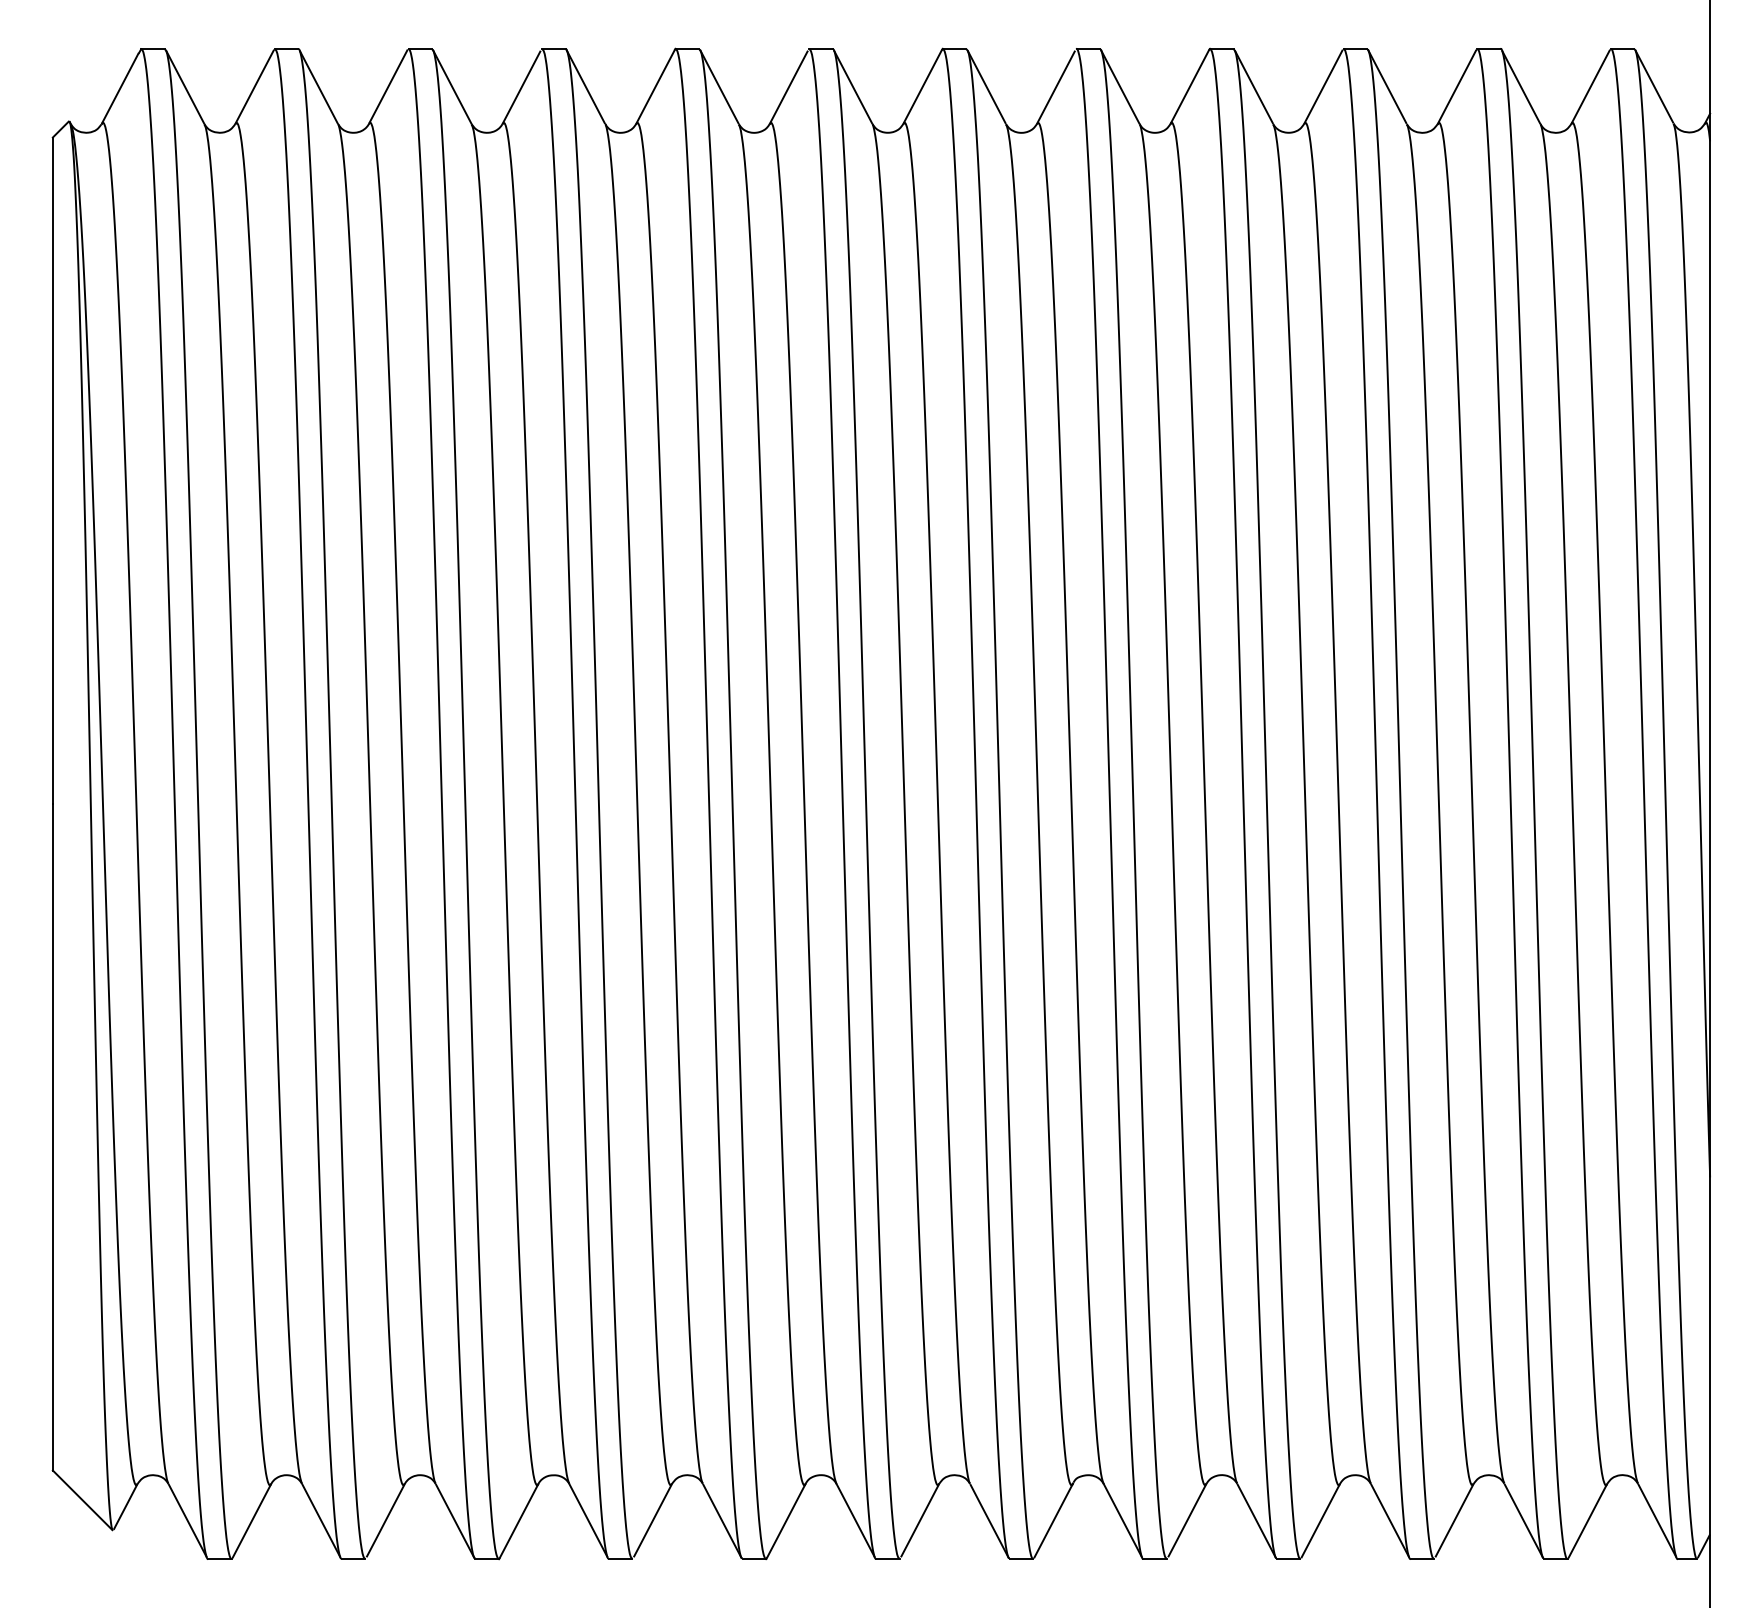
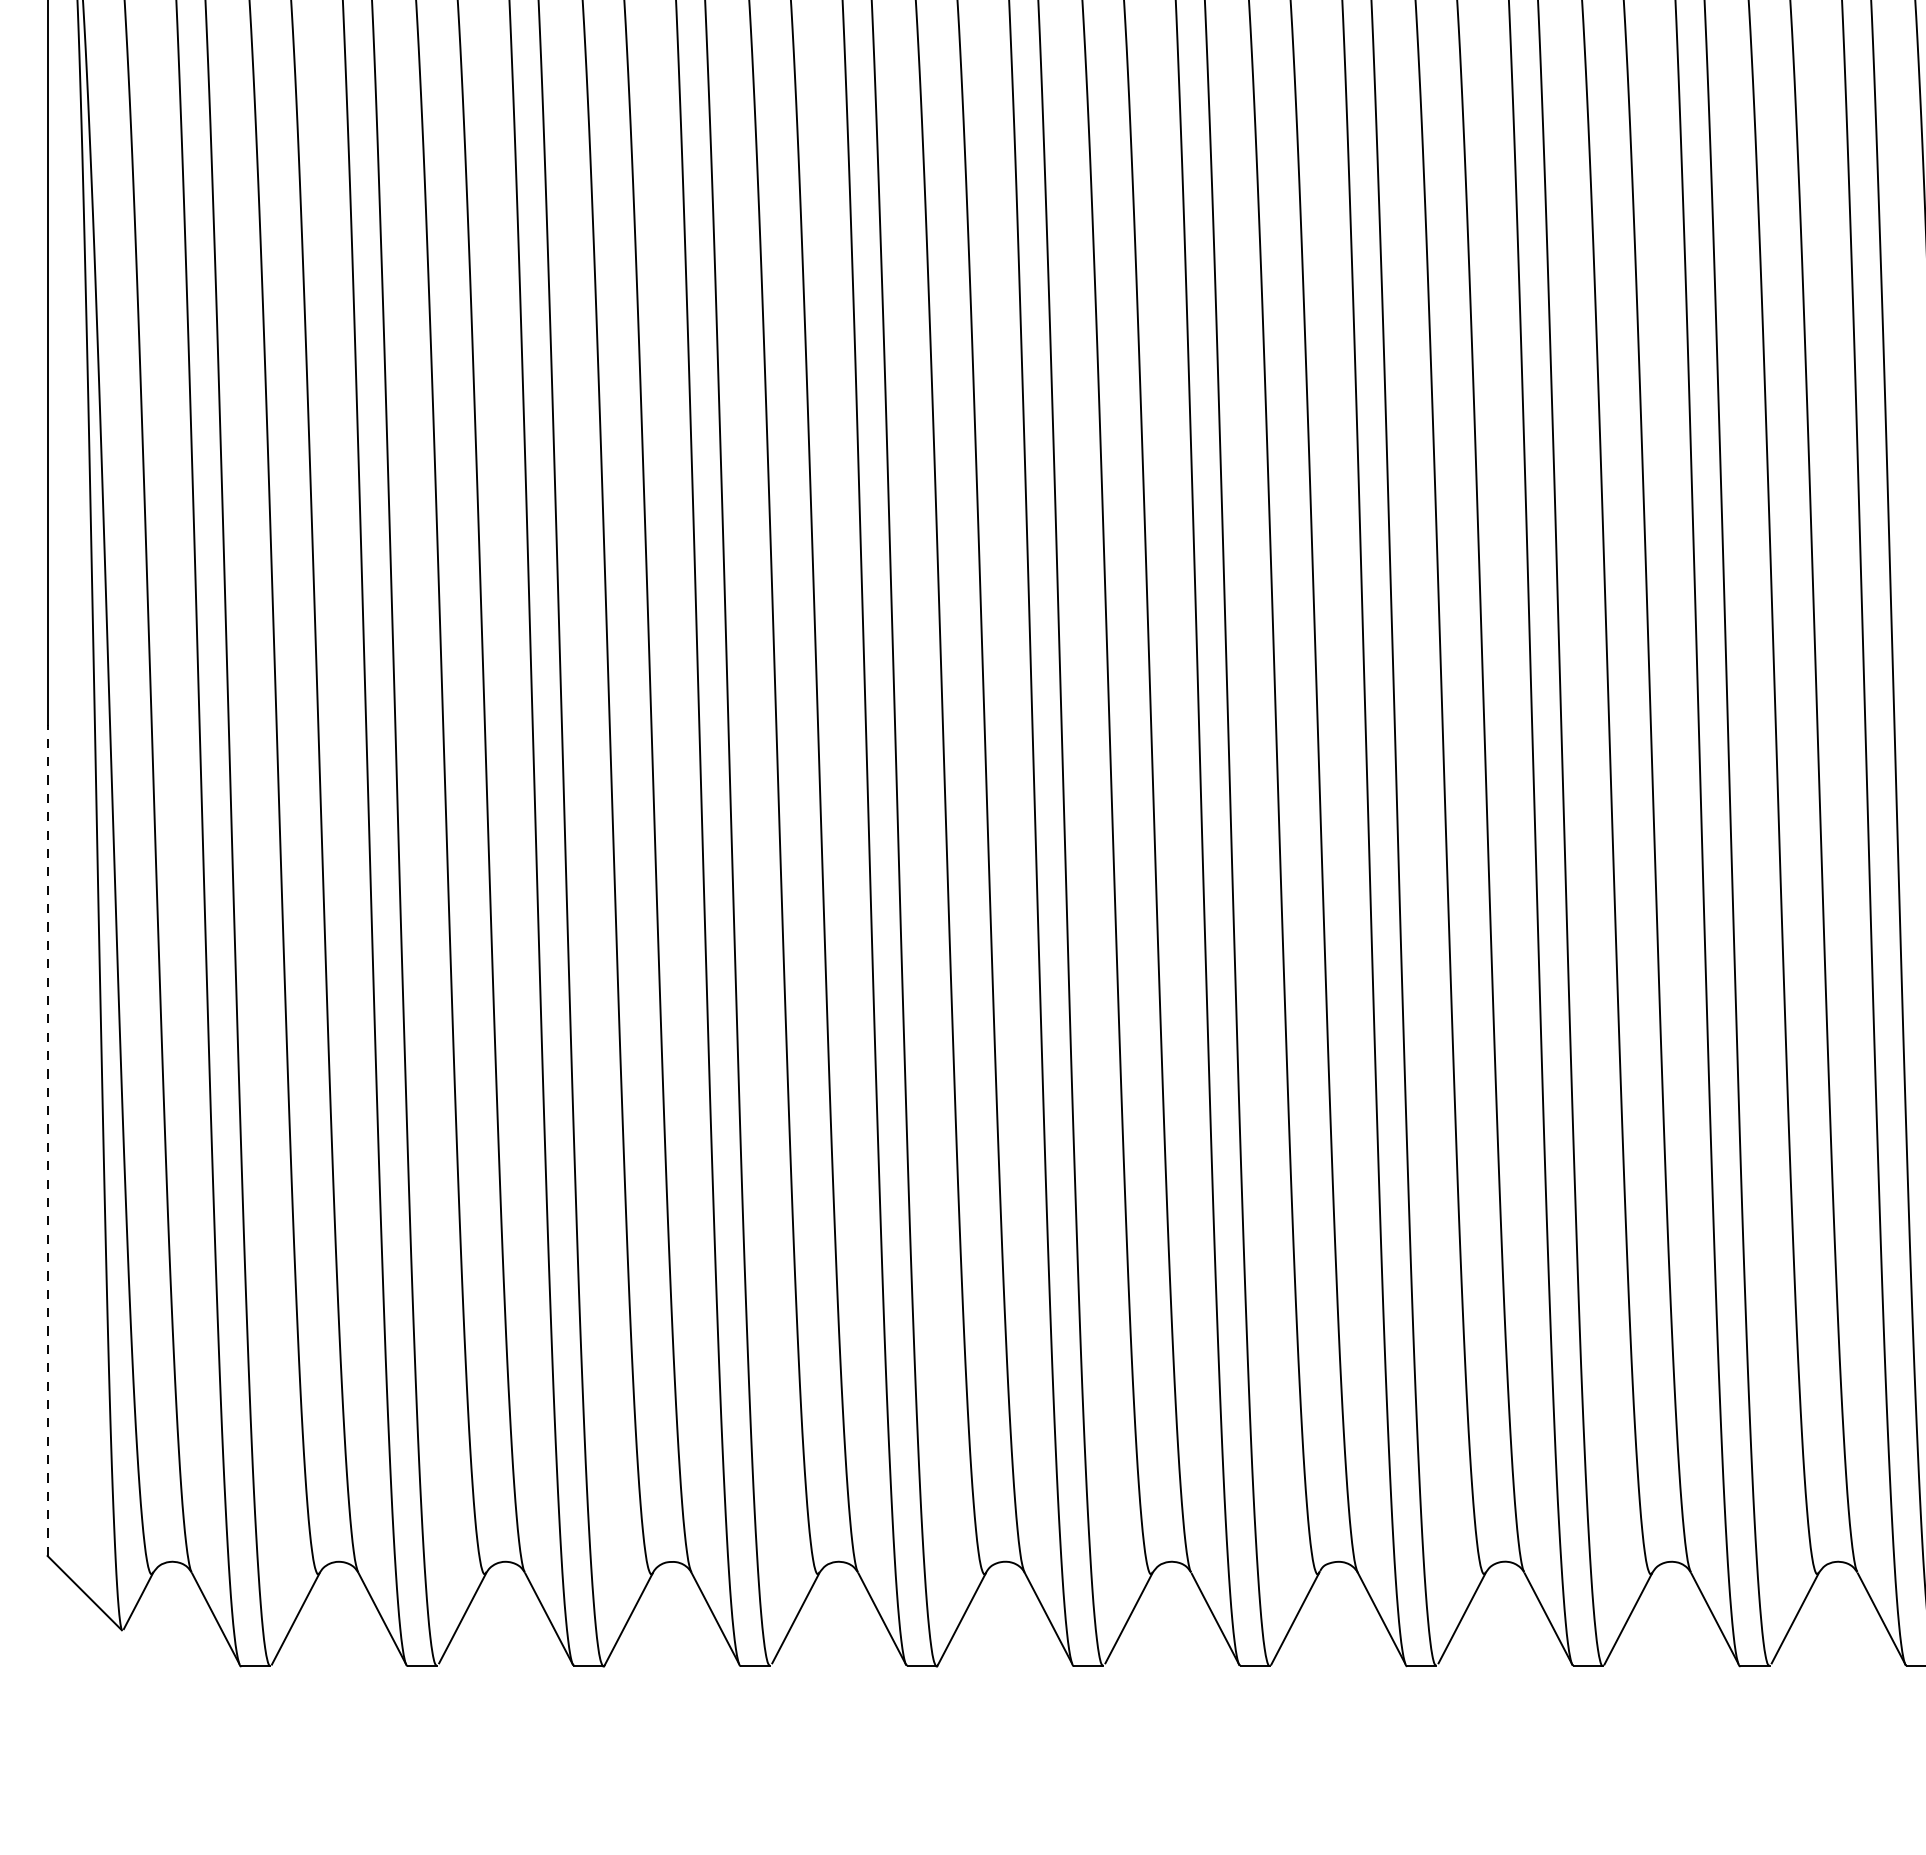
line: (52, 1136) -> (47, 1139), solid -> dashed

